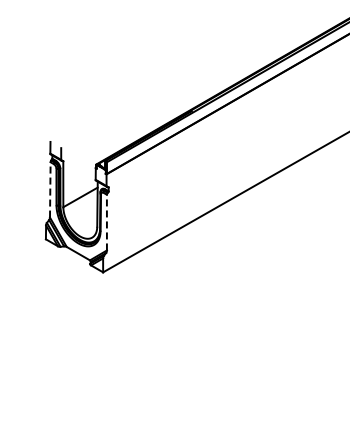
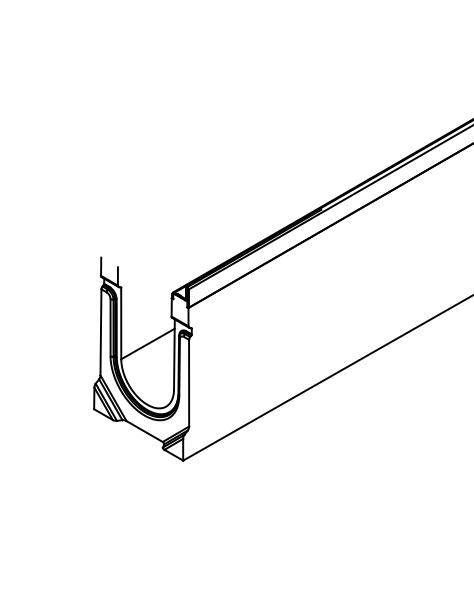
line: (50, 189) -> (101, 331), dashed -> solid
line: (106, 222) -> (188, 383), dashed -> solid

